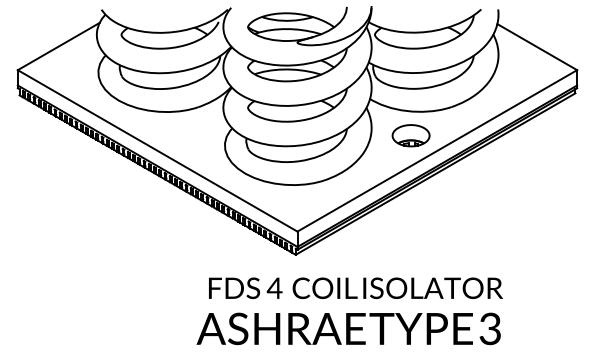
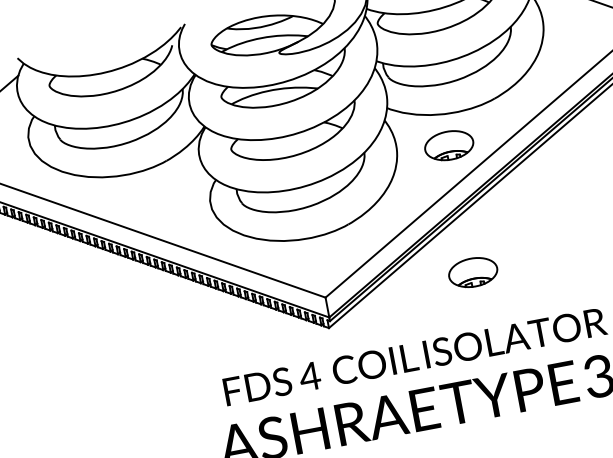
part: (410, 233) -> (472, 272), added

